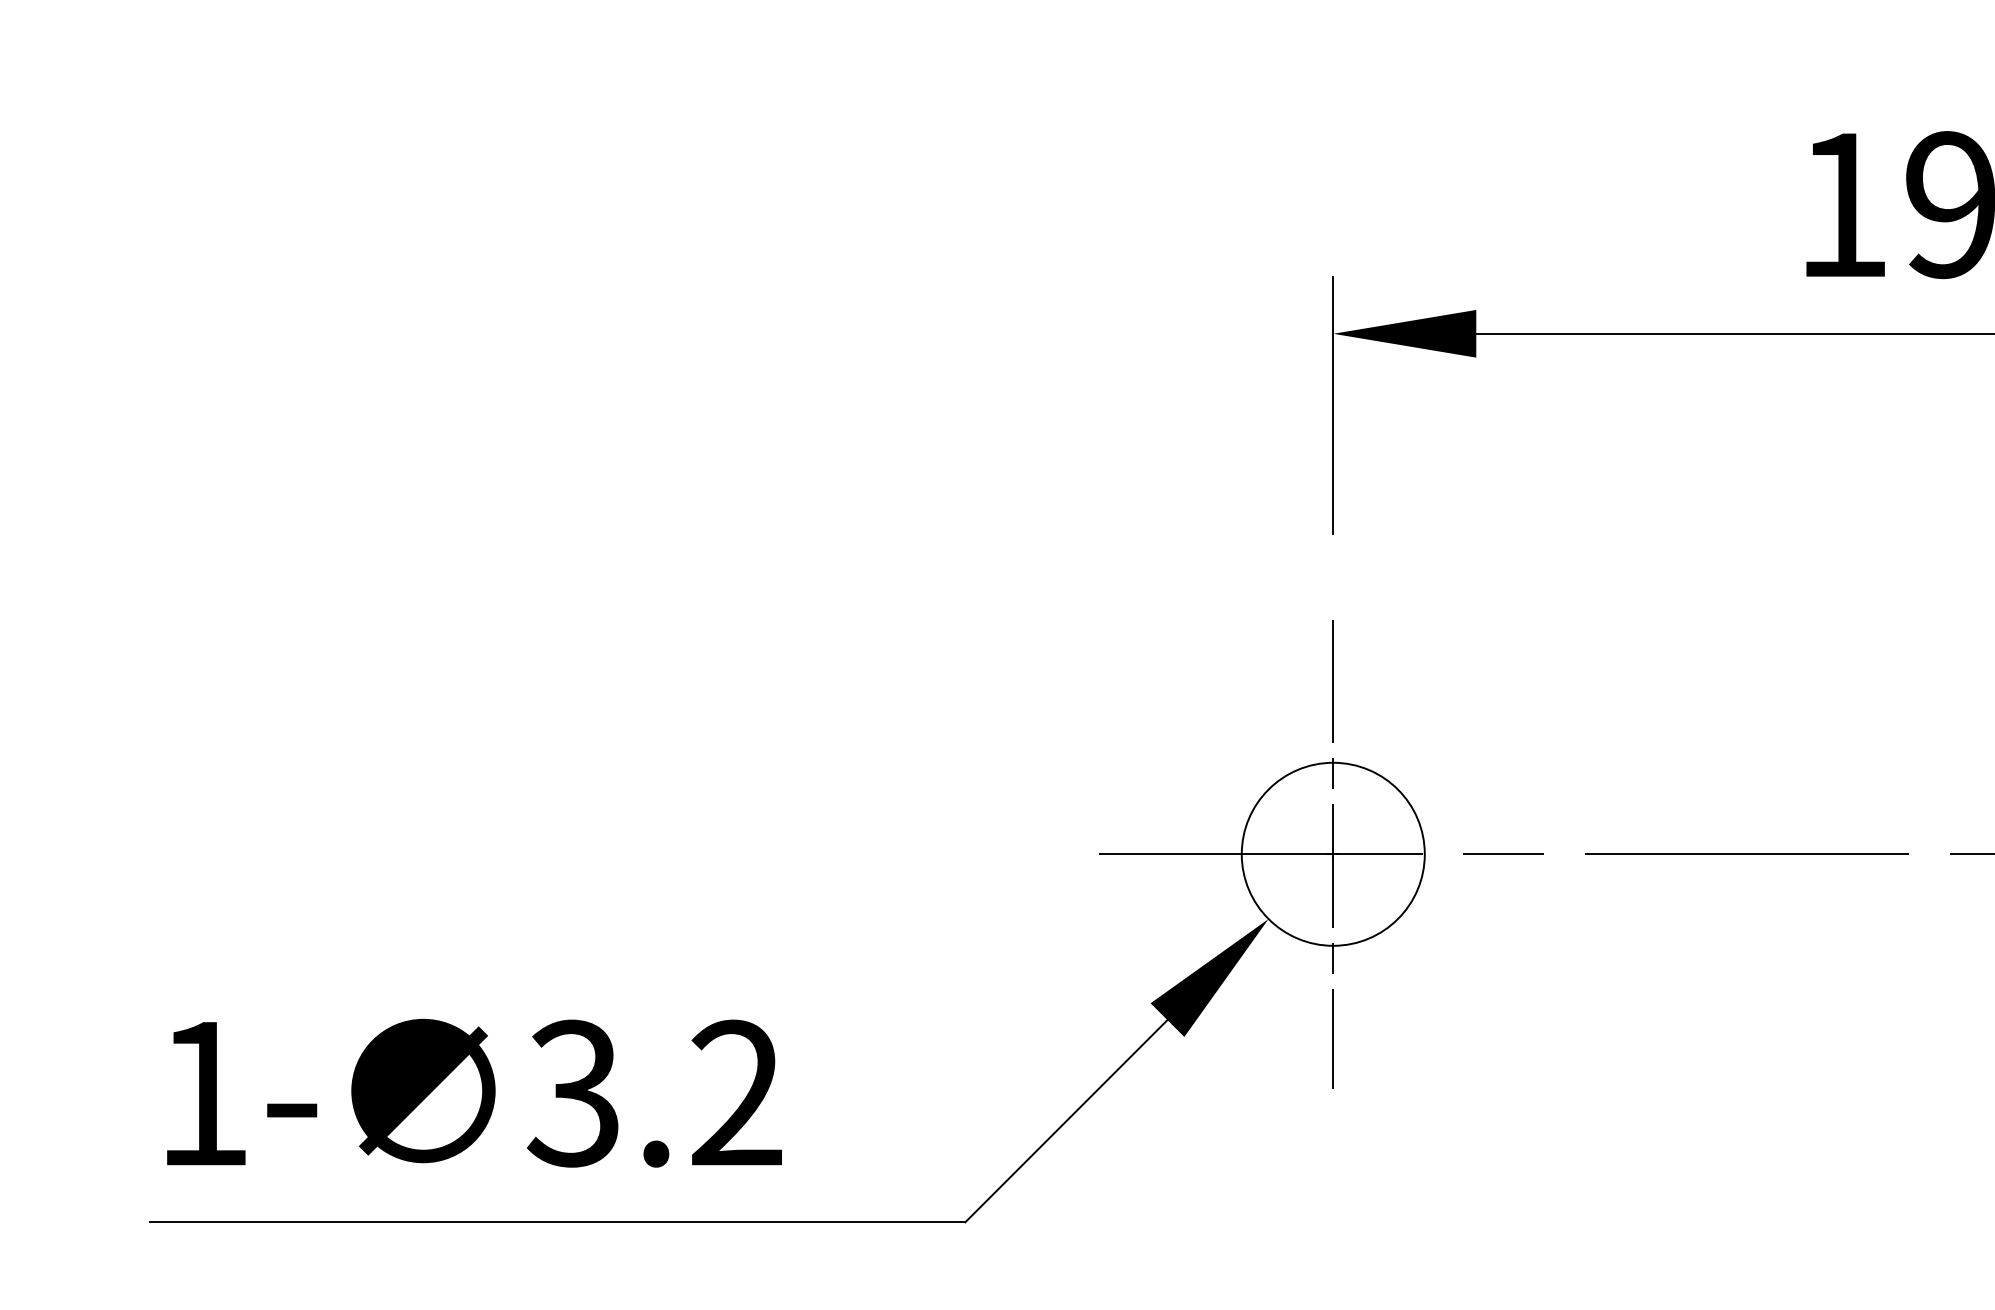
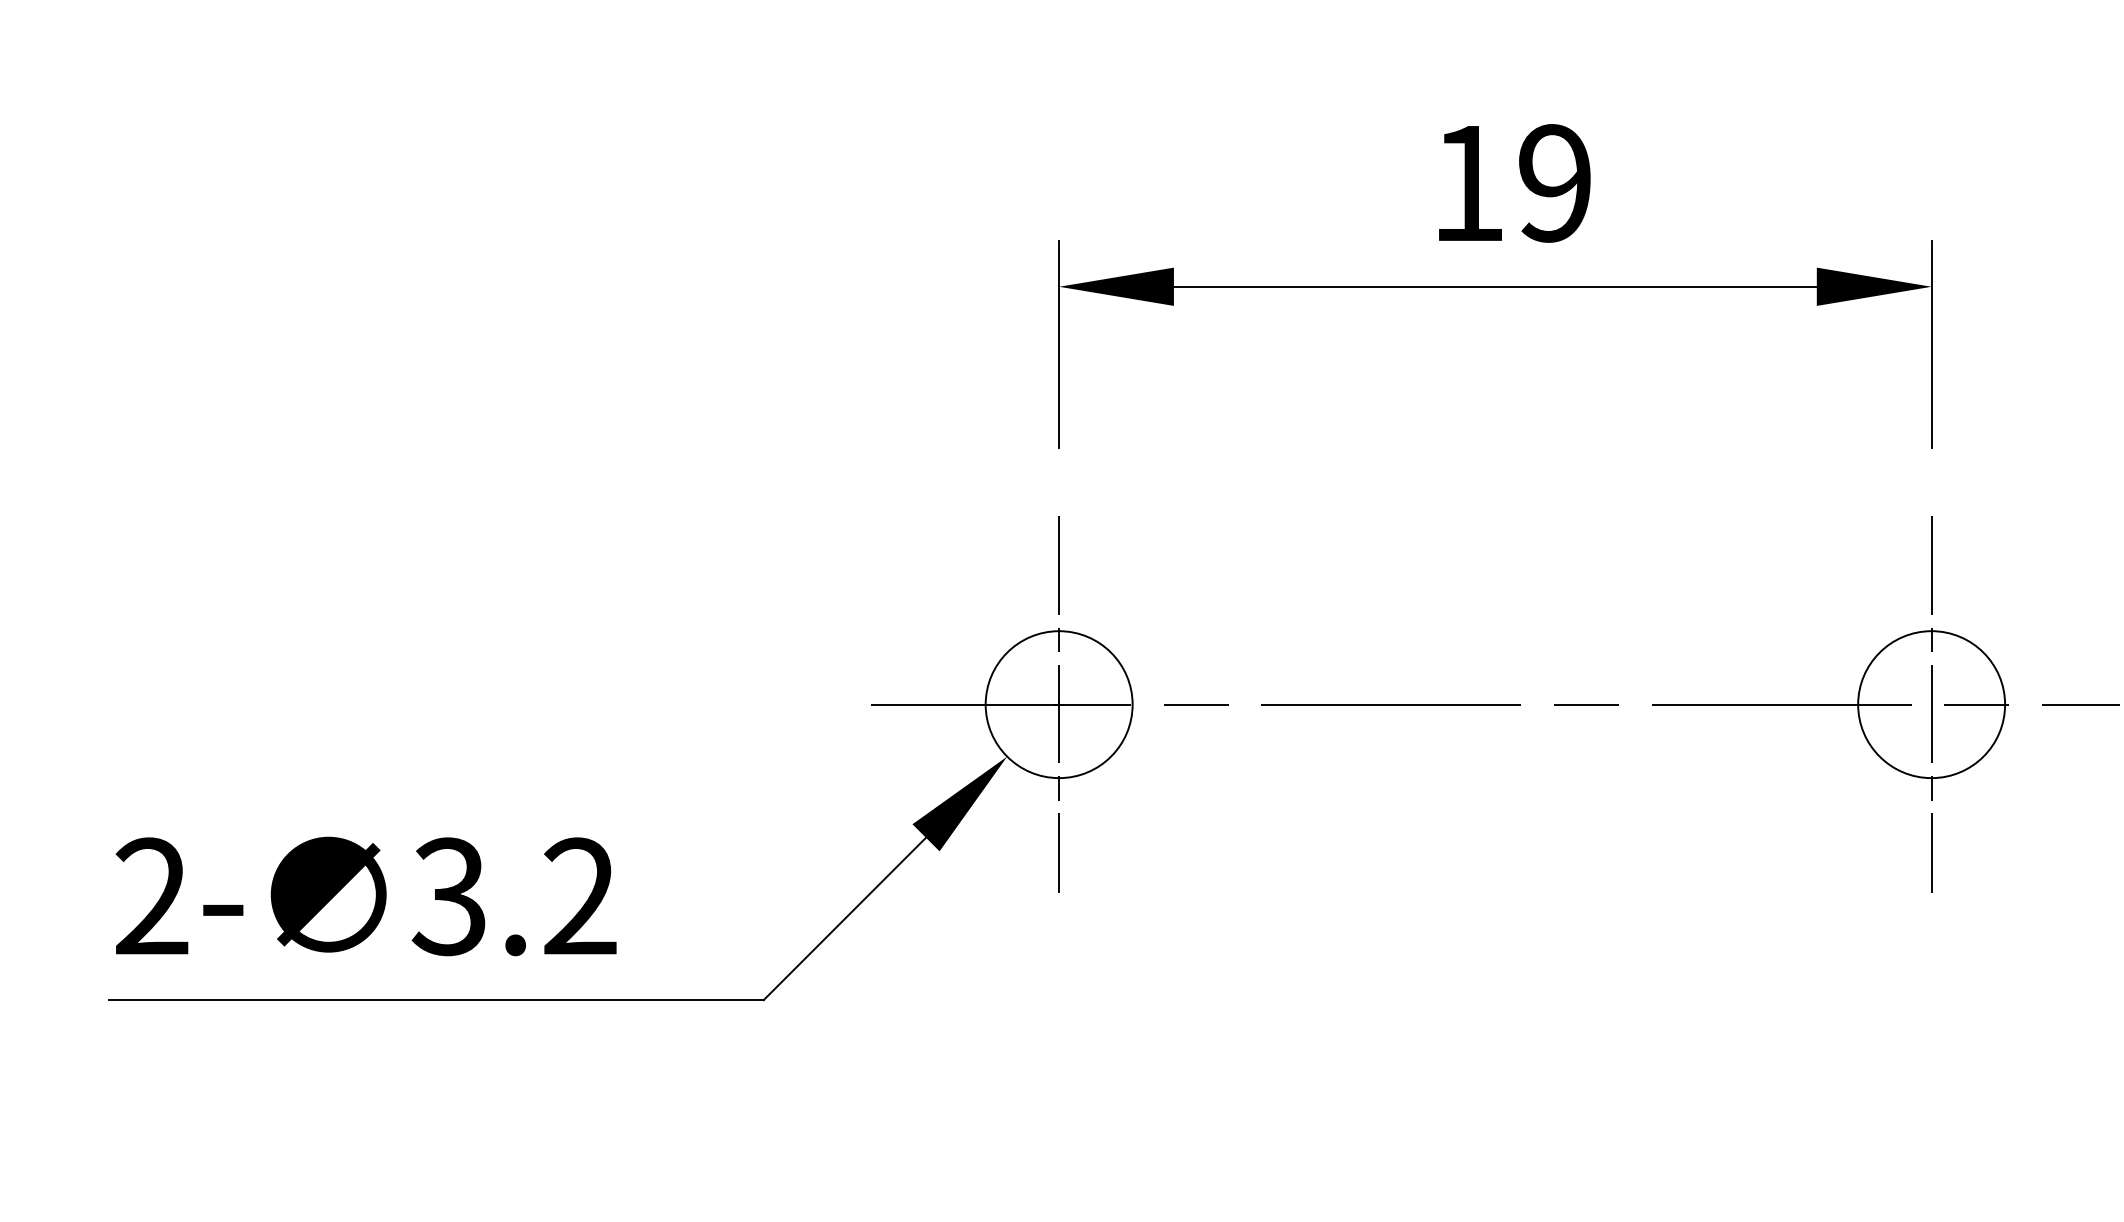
text: (202, 1092) -> (151, 895), 1- -> 2-

